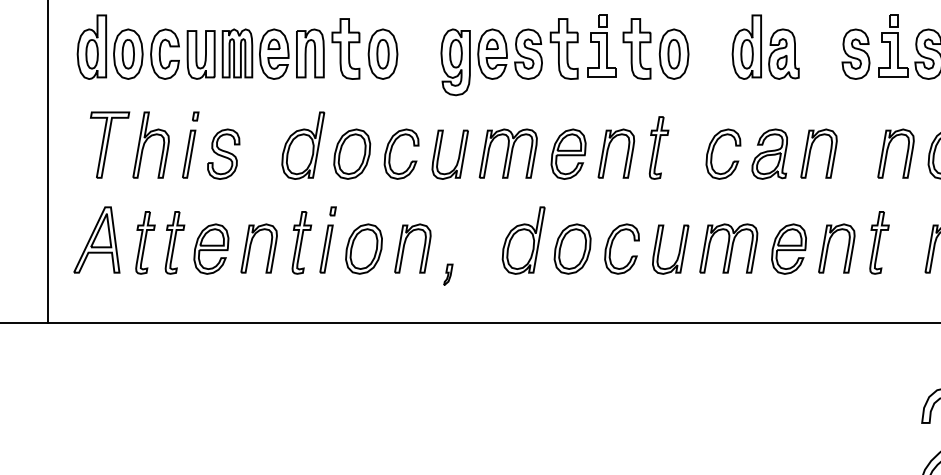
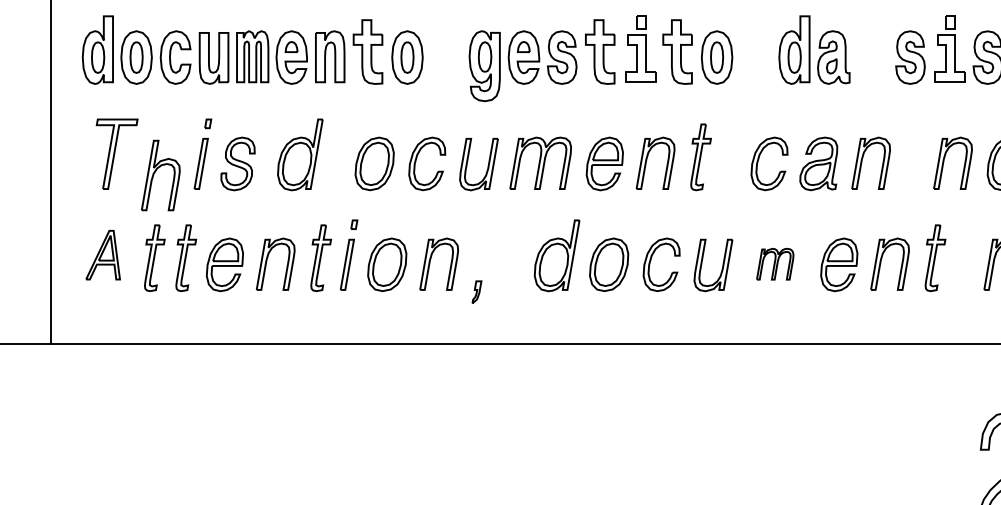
part: (150, 144) -> (160, 174), moved
part: (303, 145) -> (300, 154), moved
part: (96, 239) -> (102, 254), size x0.7
part: (728, 248) -> (774, 264), size x0.6

